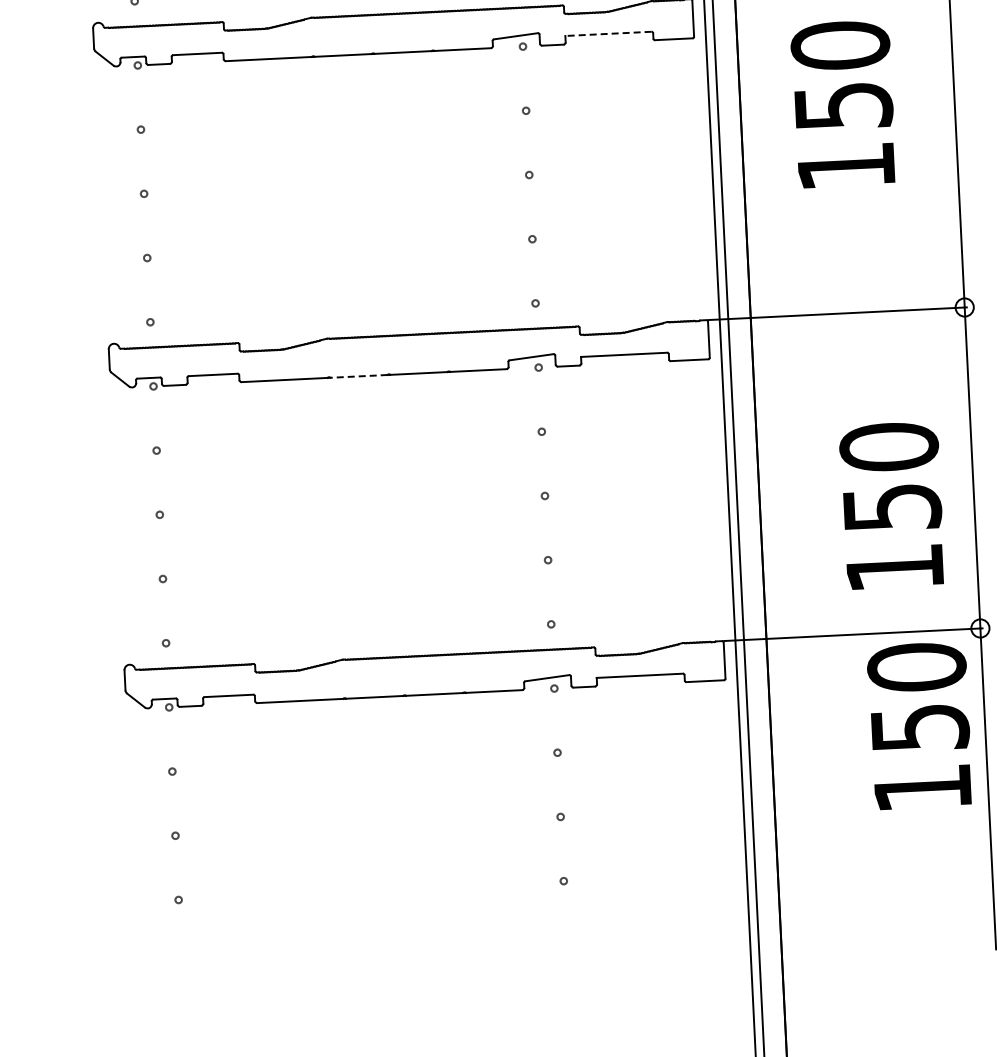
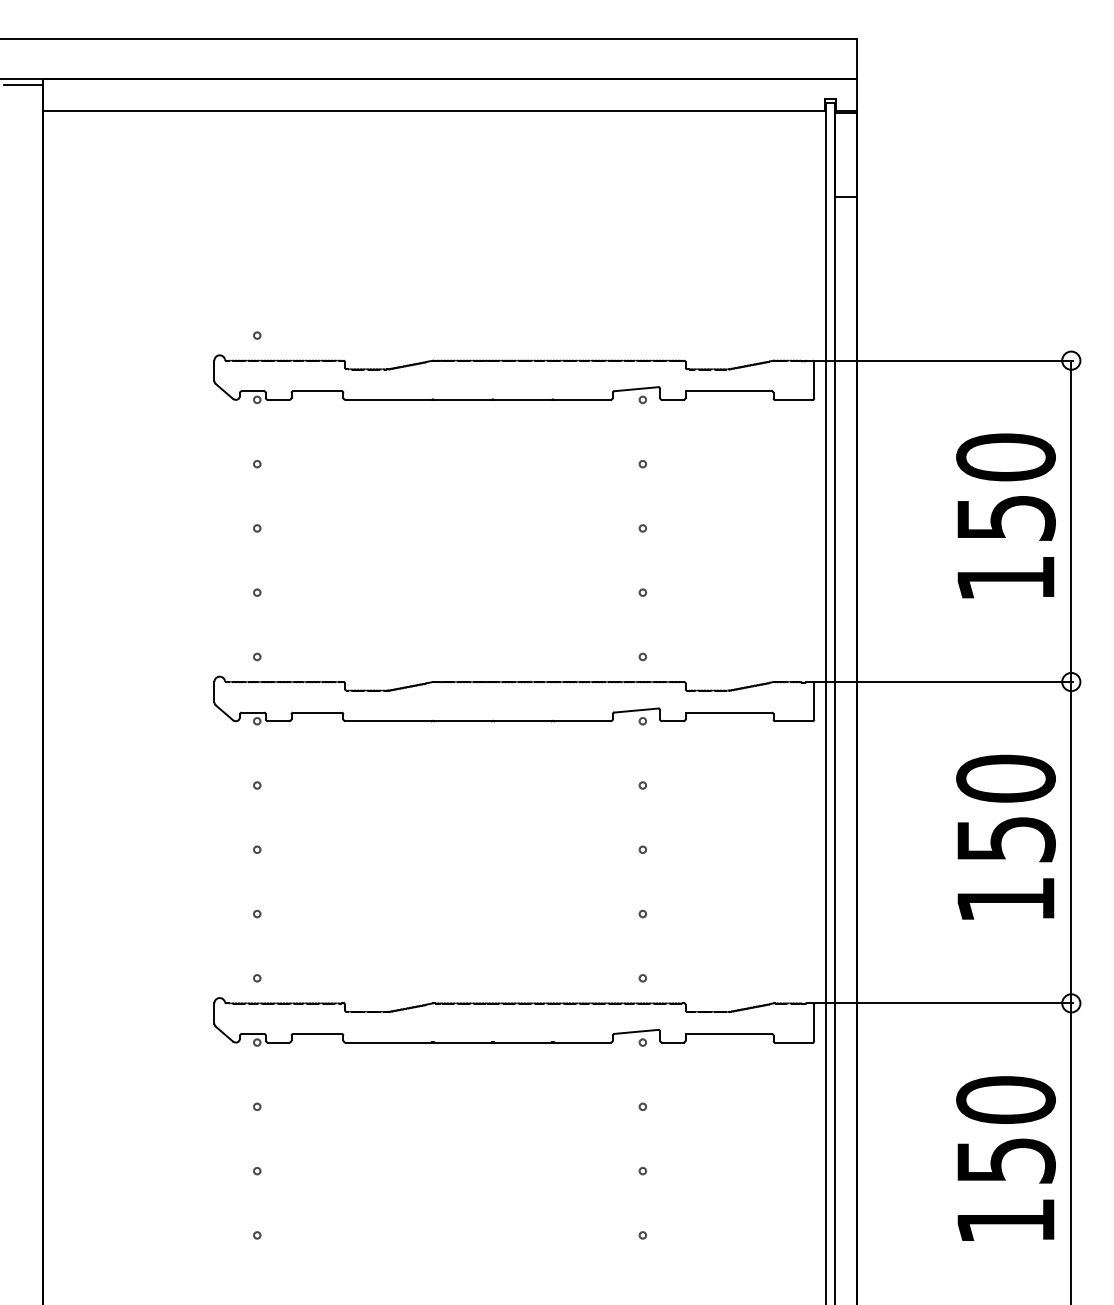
line: (608, 34) -> (728, 391), dashed -> solid
text: (842, 103) -> (1005, 515), moved
line: (358, 376) -> (462, 721), dashed -> solid
text: (891, 504) -> (1005, 836), moved
text: (919, 725) -> (1005, 1158), moved

